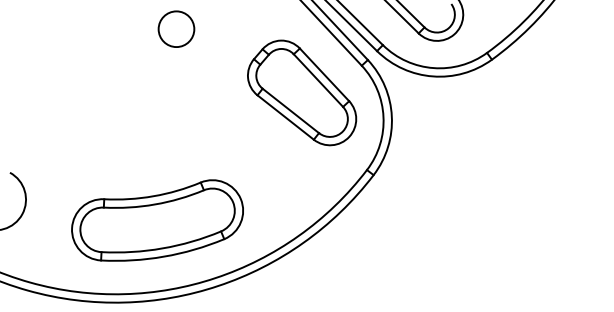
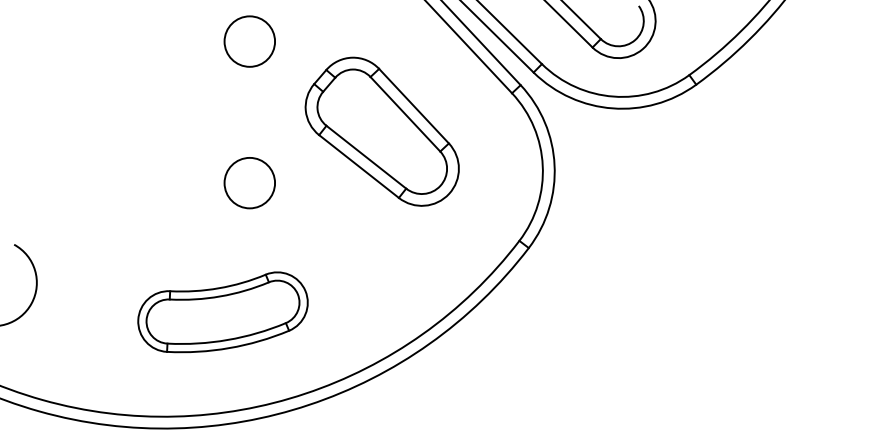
part: (302, 92) -> (382, 131), moved
circle: (176, 128) -> (249, 182), added
part: (157, 220) -> (222, 312), size x0.7

